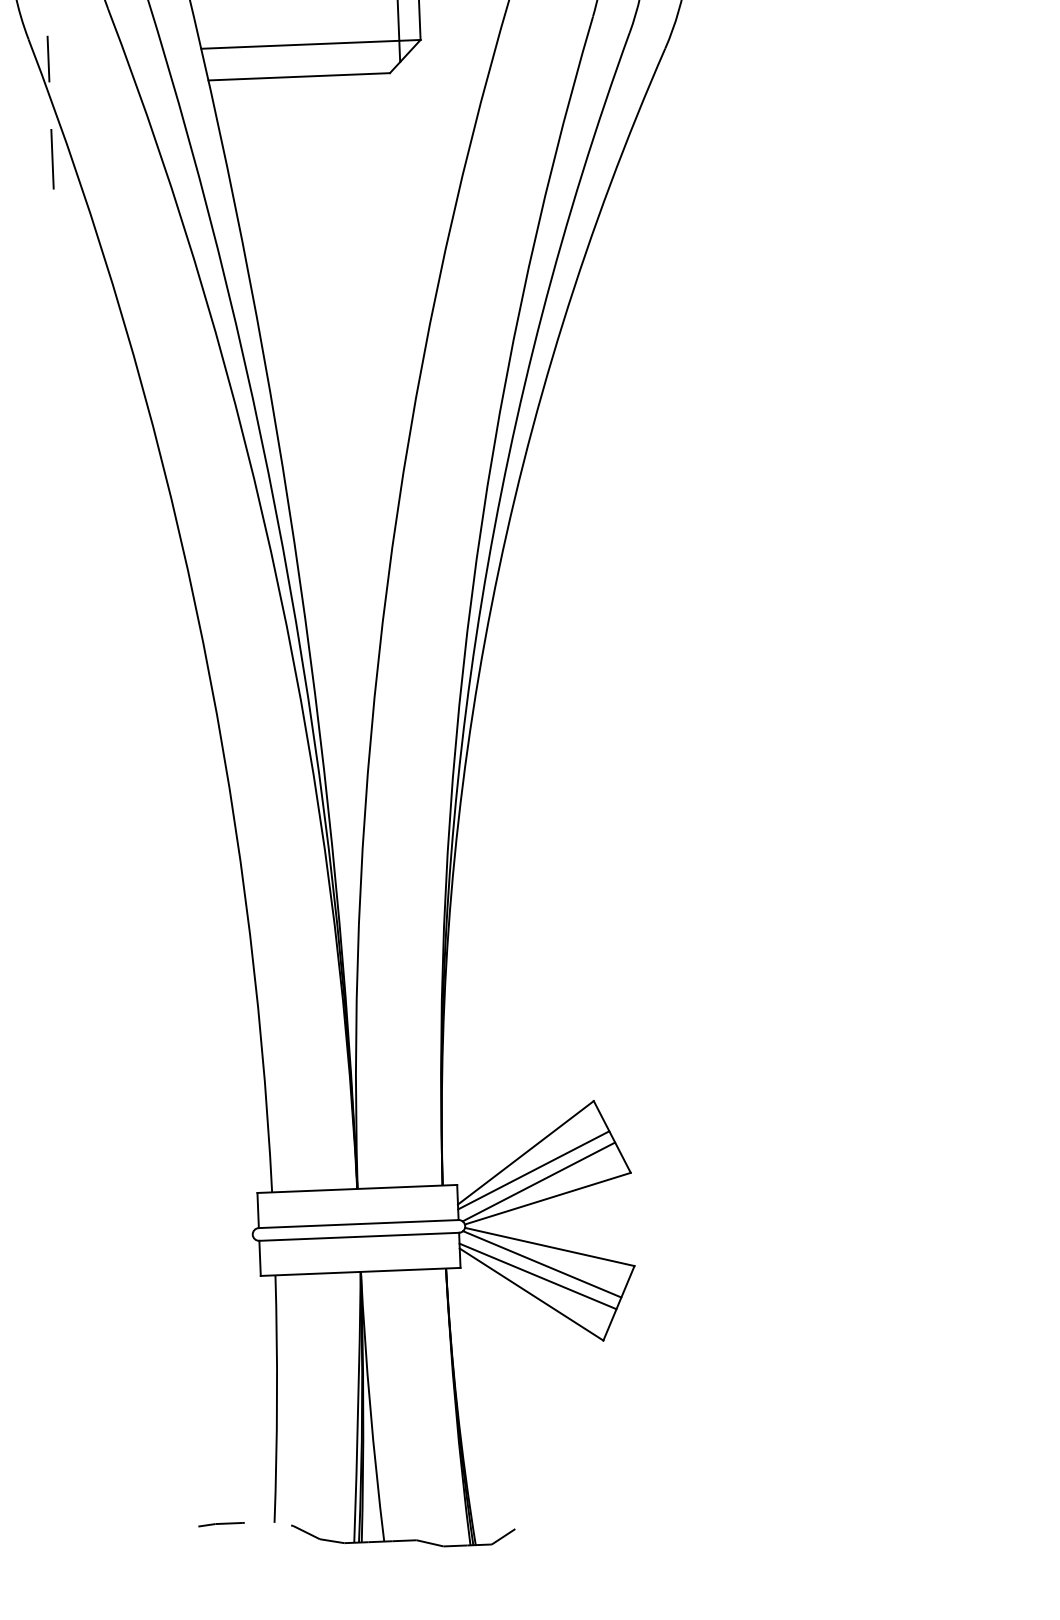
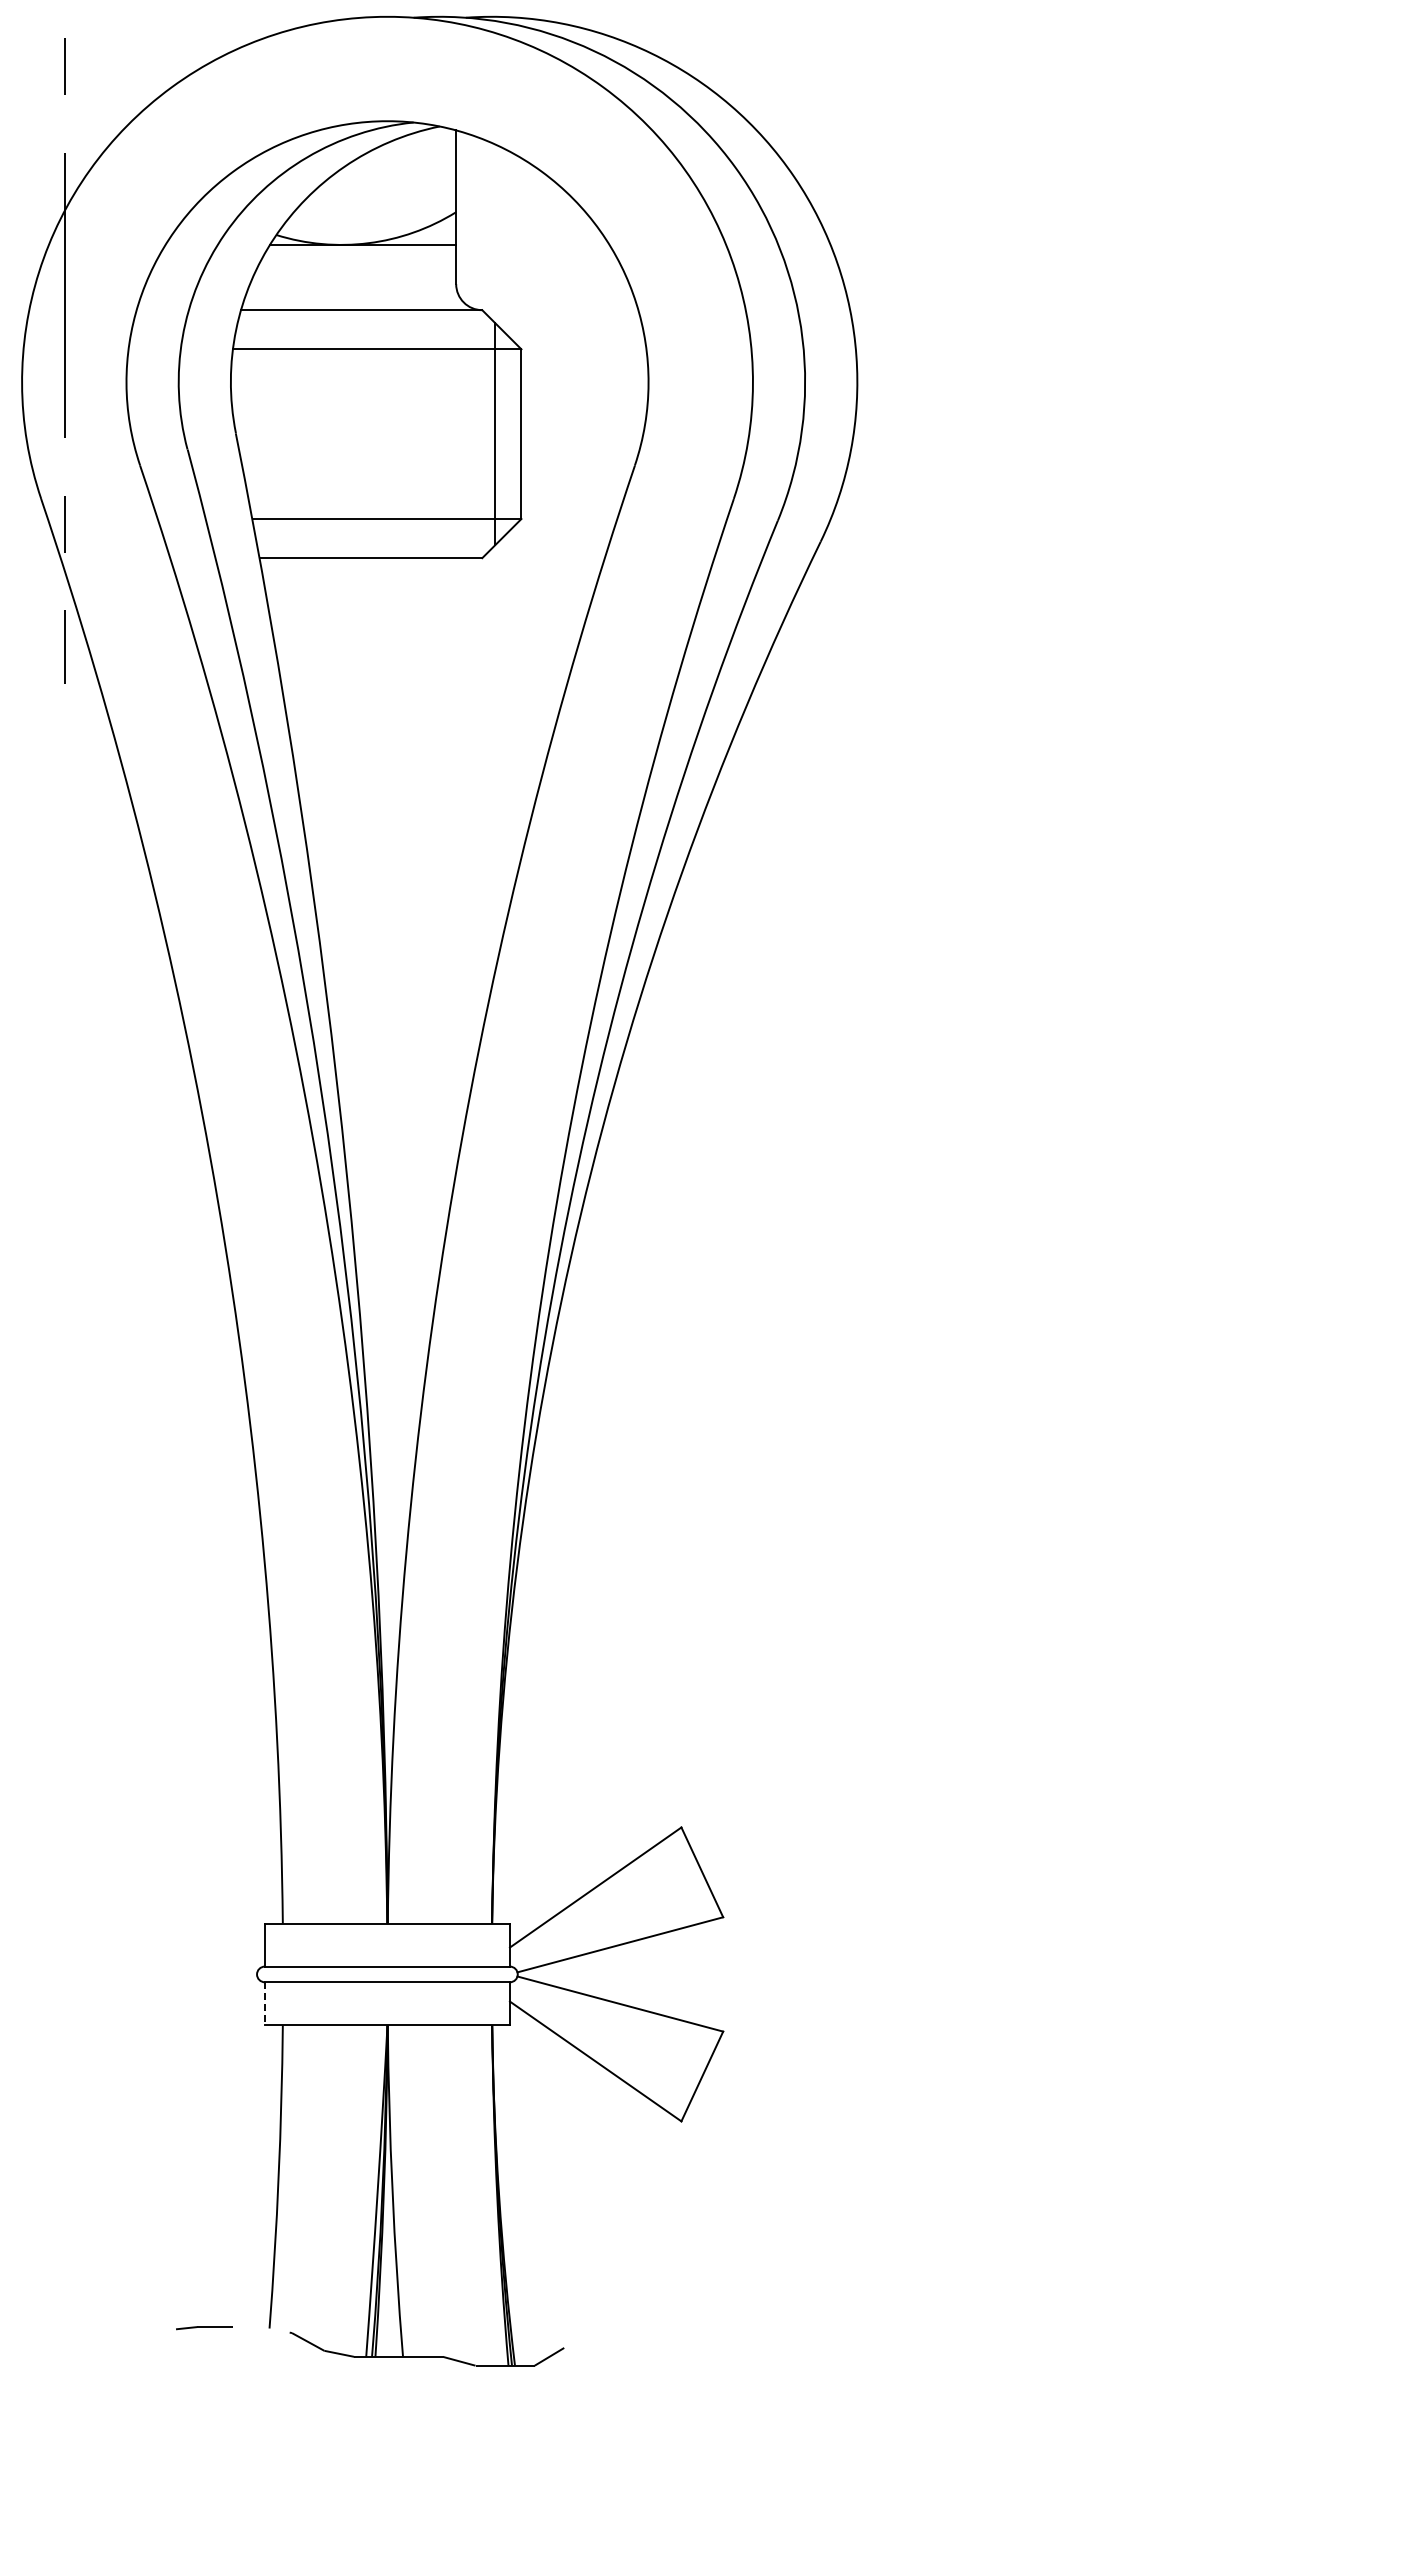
line: (532, 1170) -> (603, 1909), removed
line: (538, 1181) -> (609, 1923), removed
line: (259, 1258) -> (264, 2003), solid -> dashed
line: (541, 1263) -> (609, 2024), removed
line: (537, 1276) -> (603, 2039), removed

